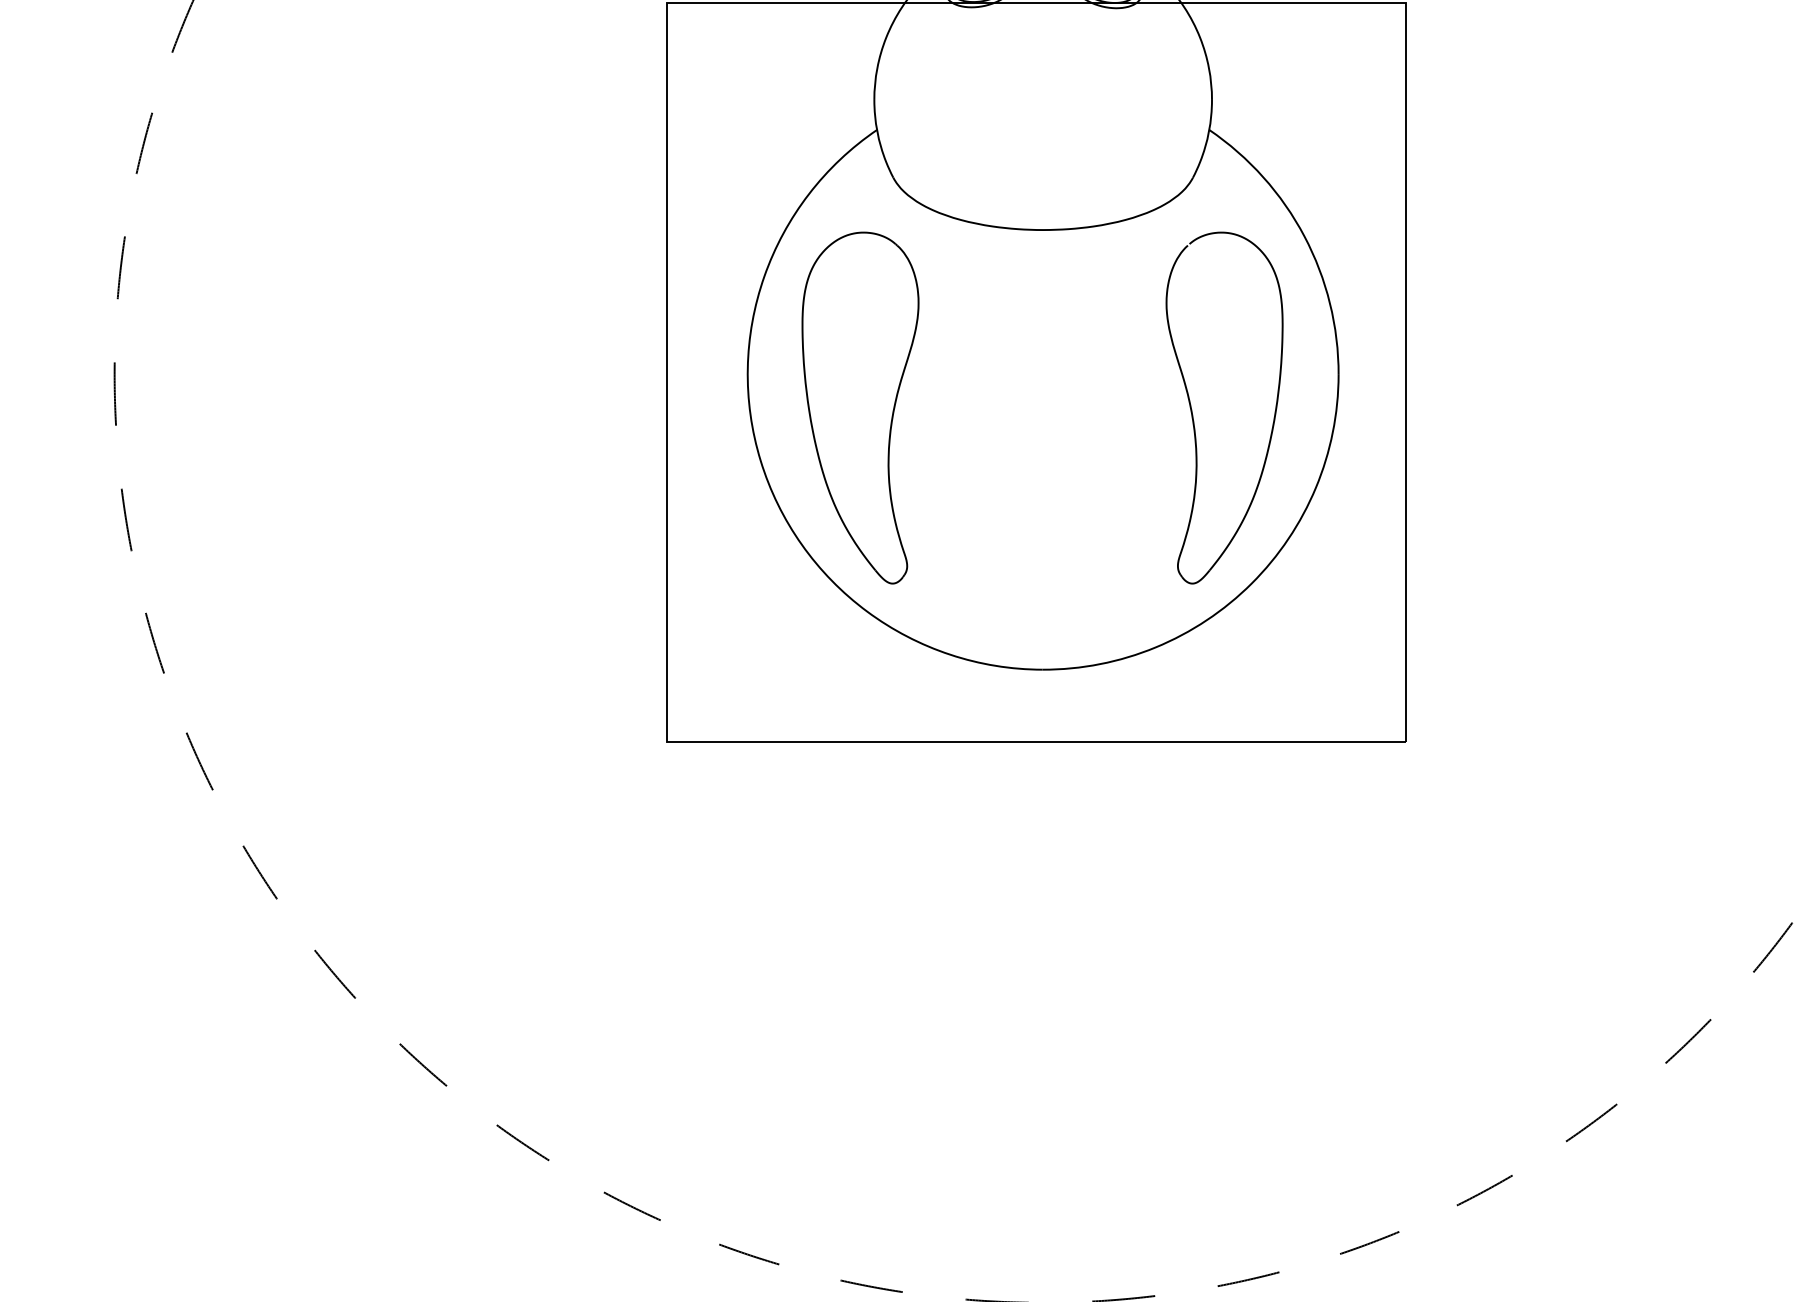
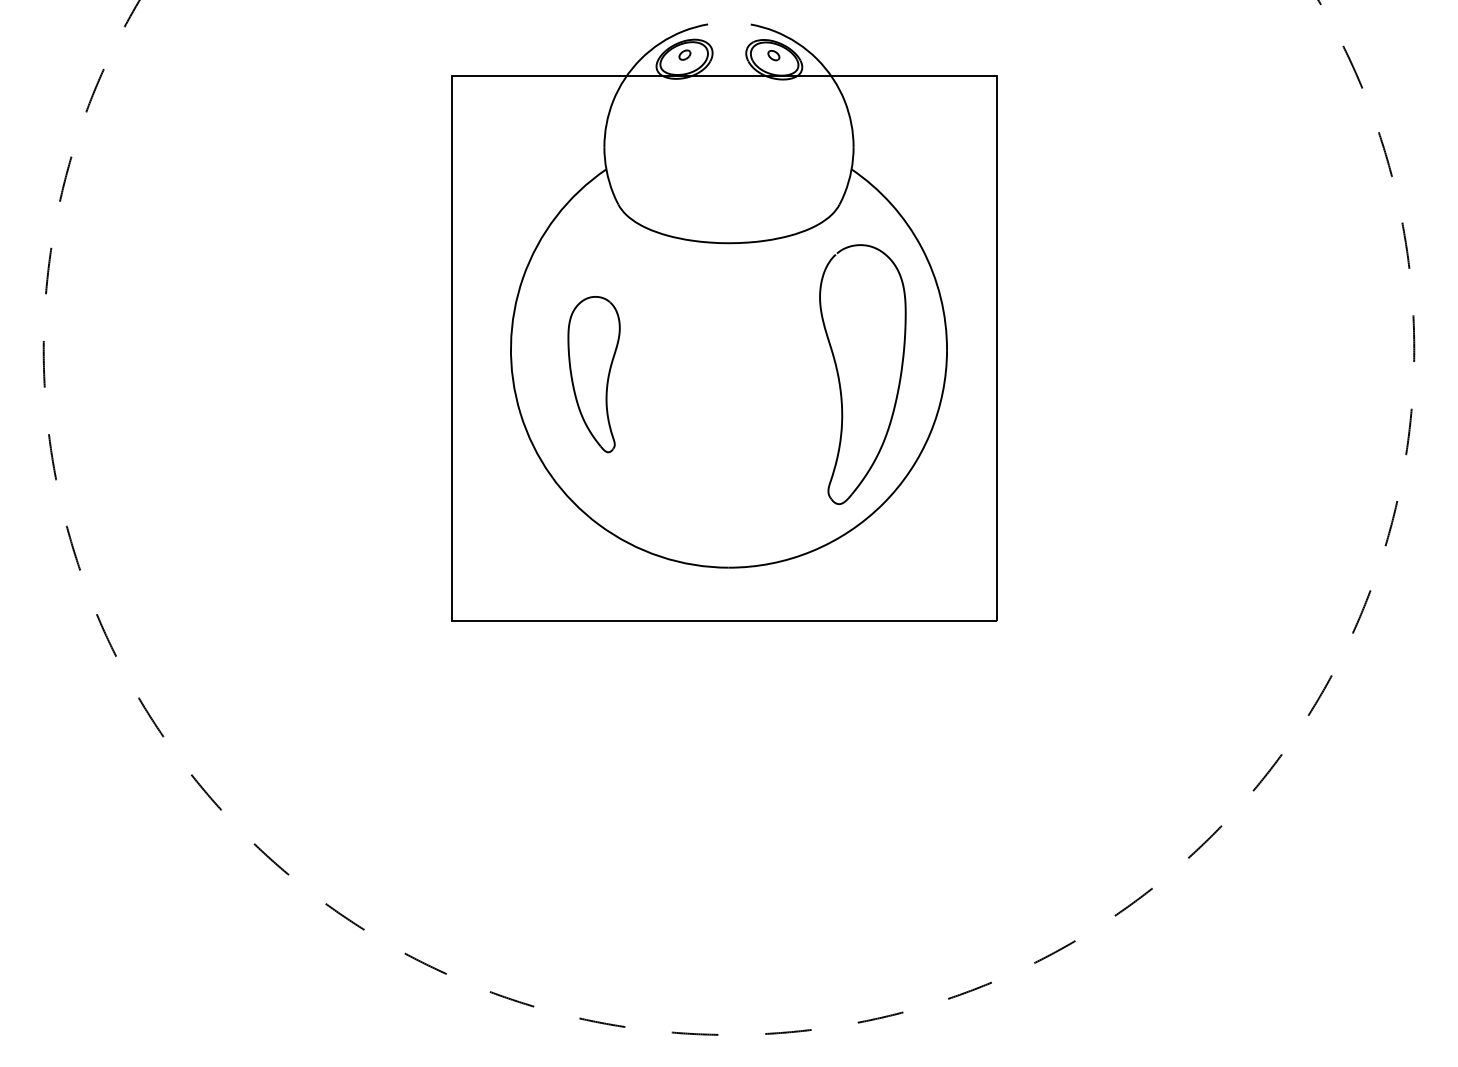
part: (859, 407) -> (593, 374), size x0.6

